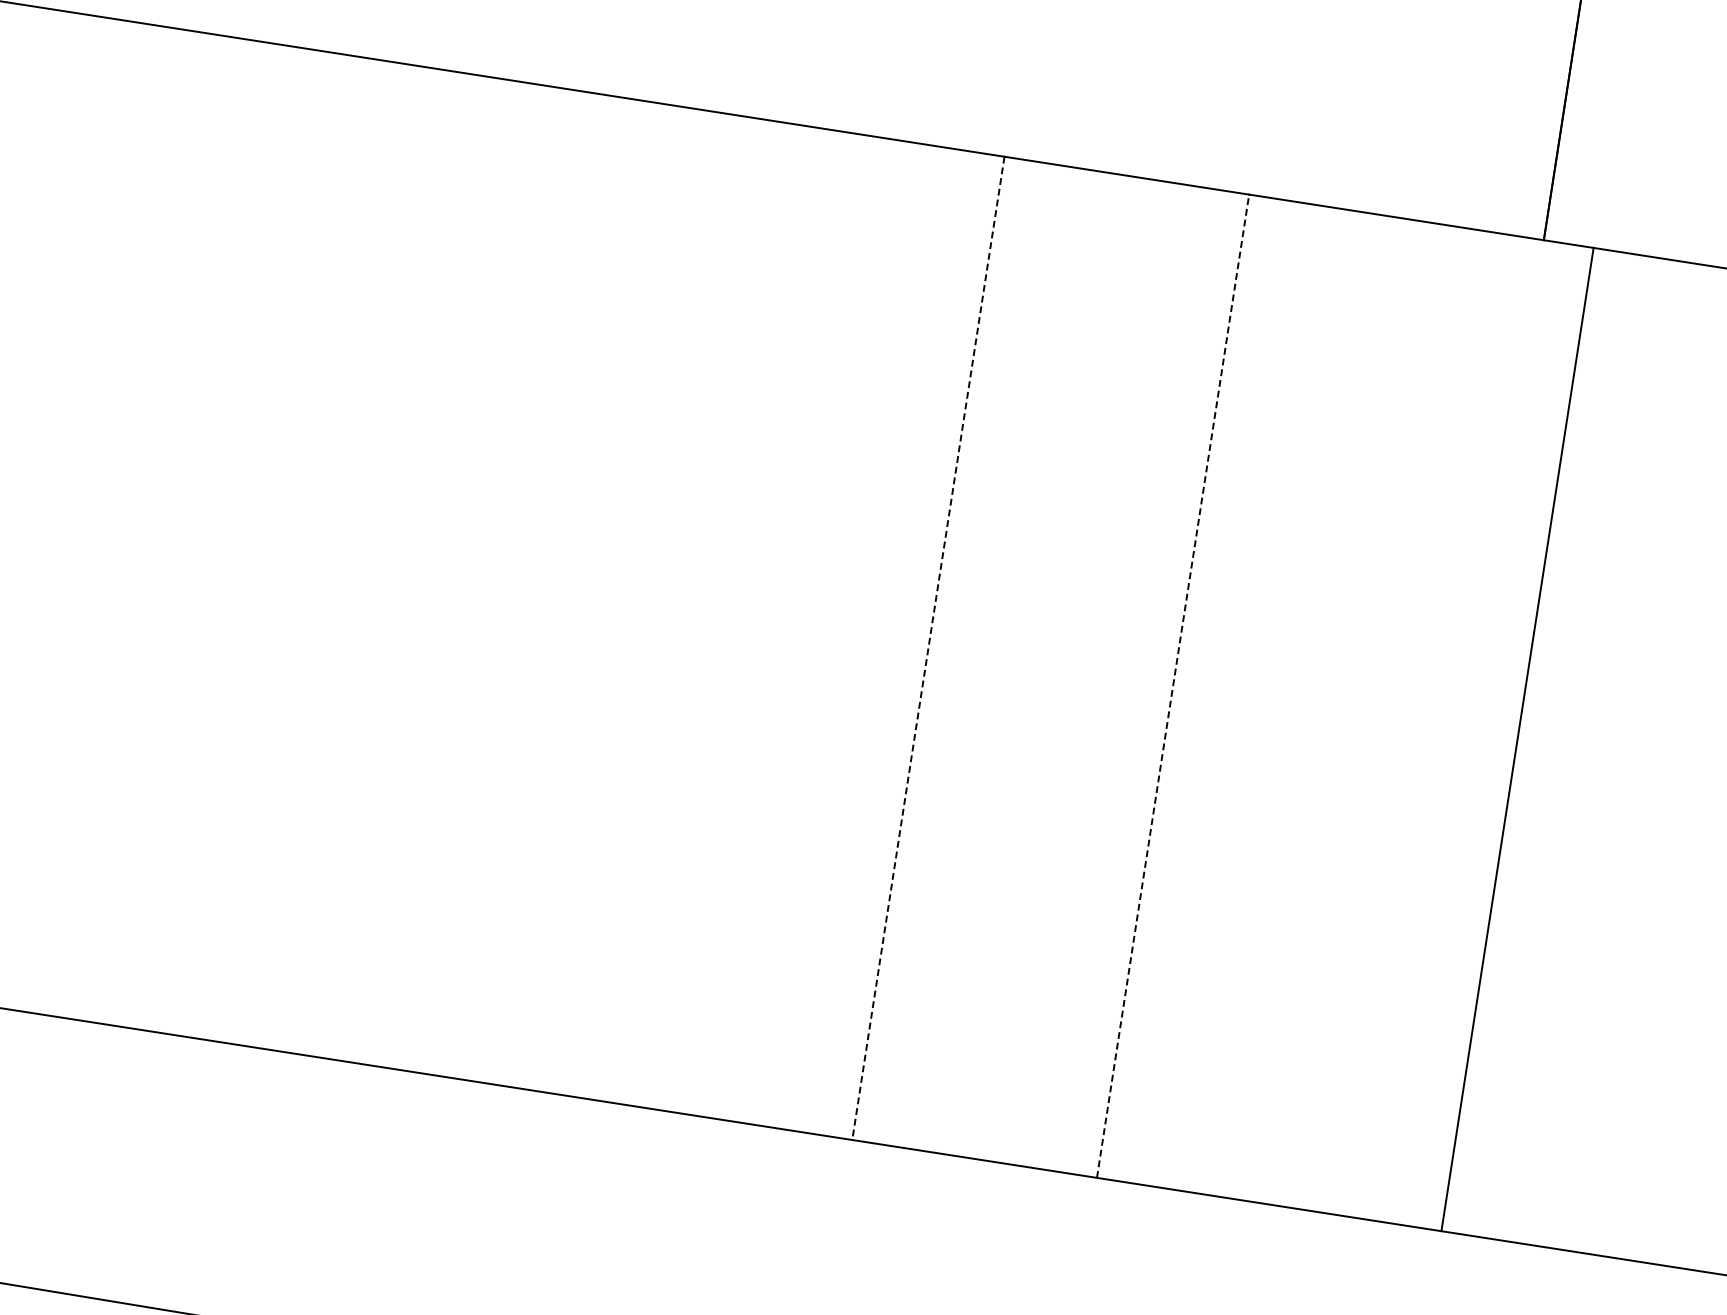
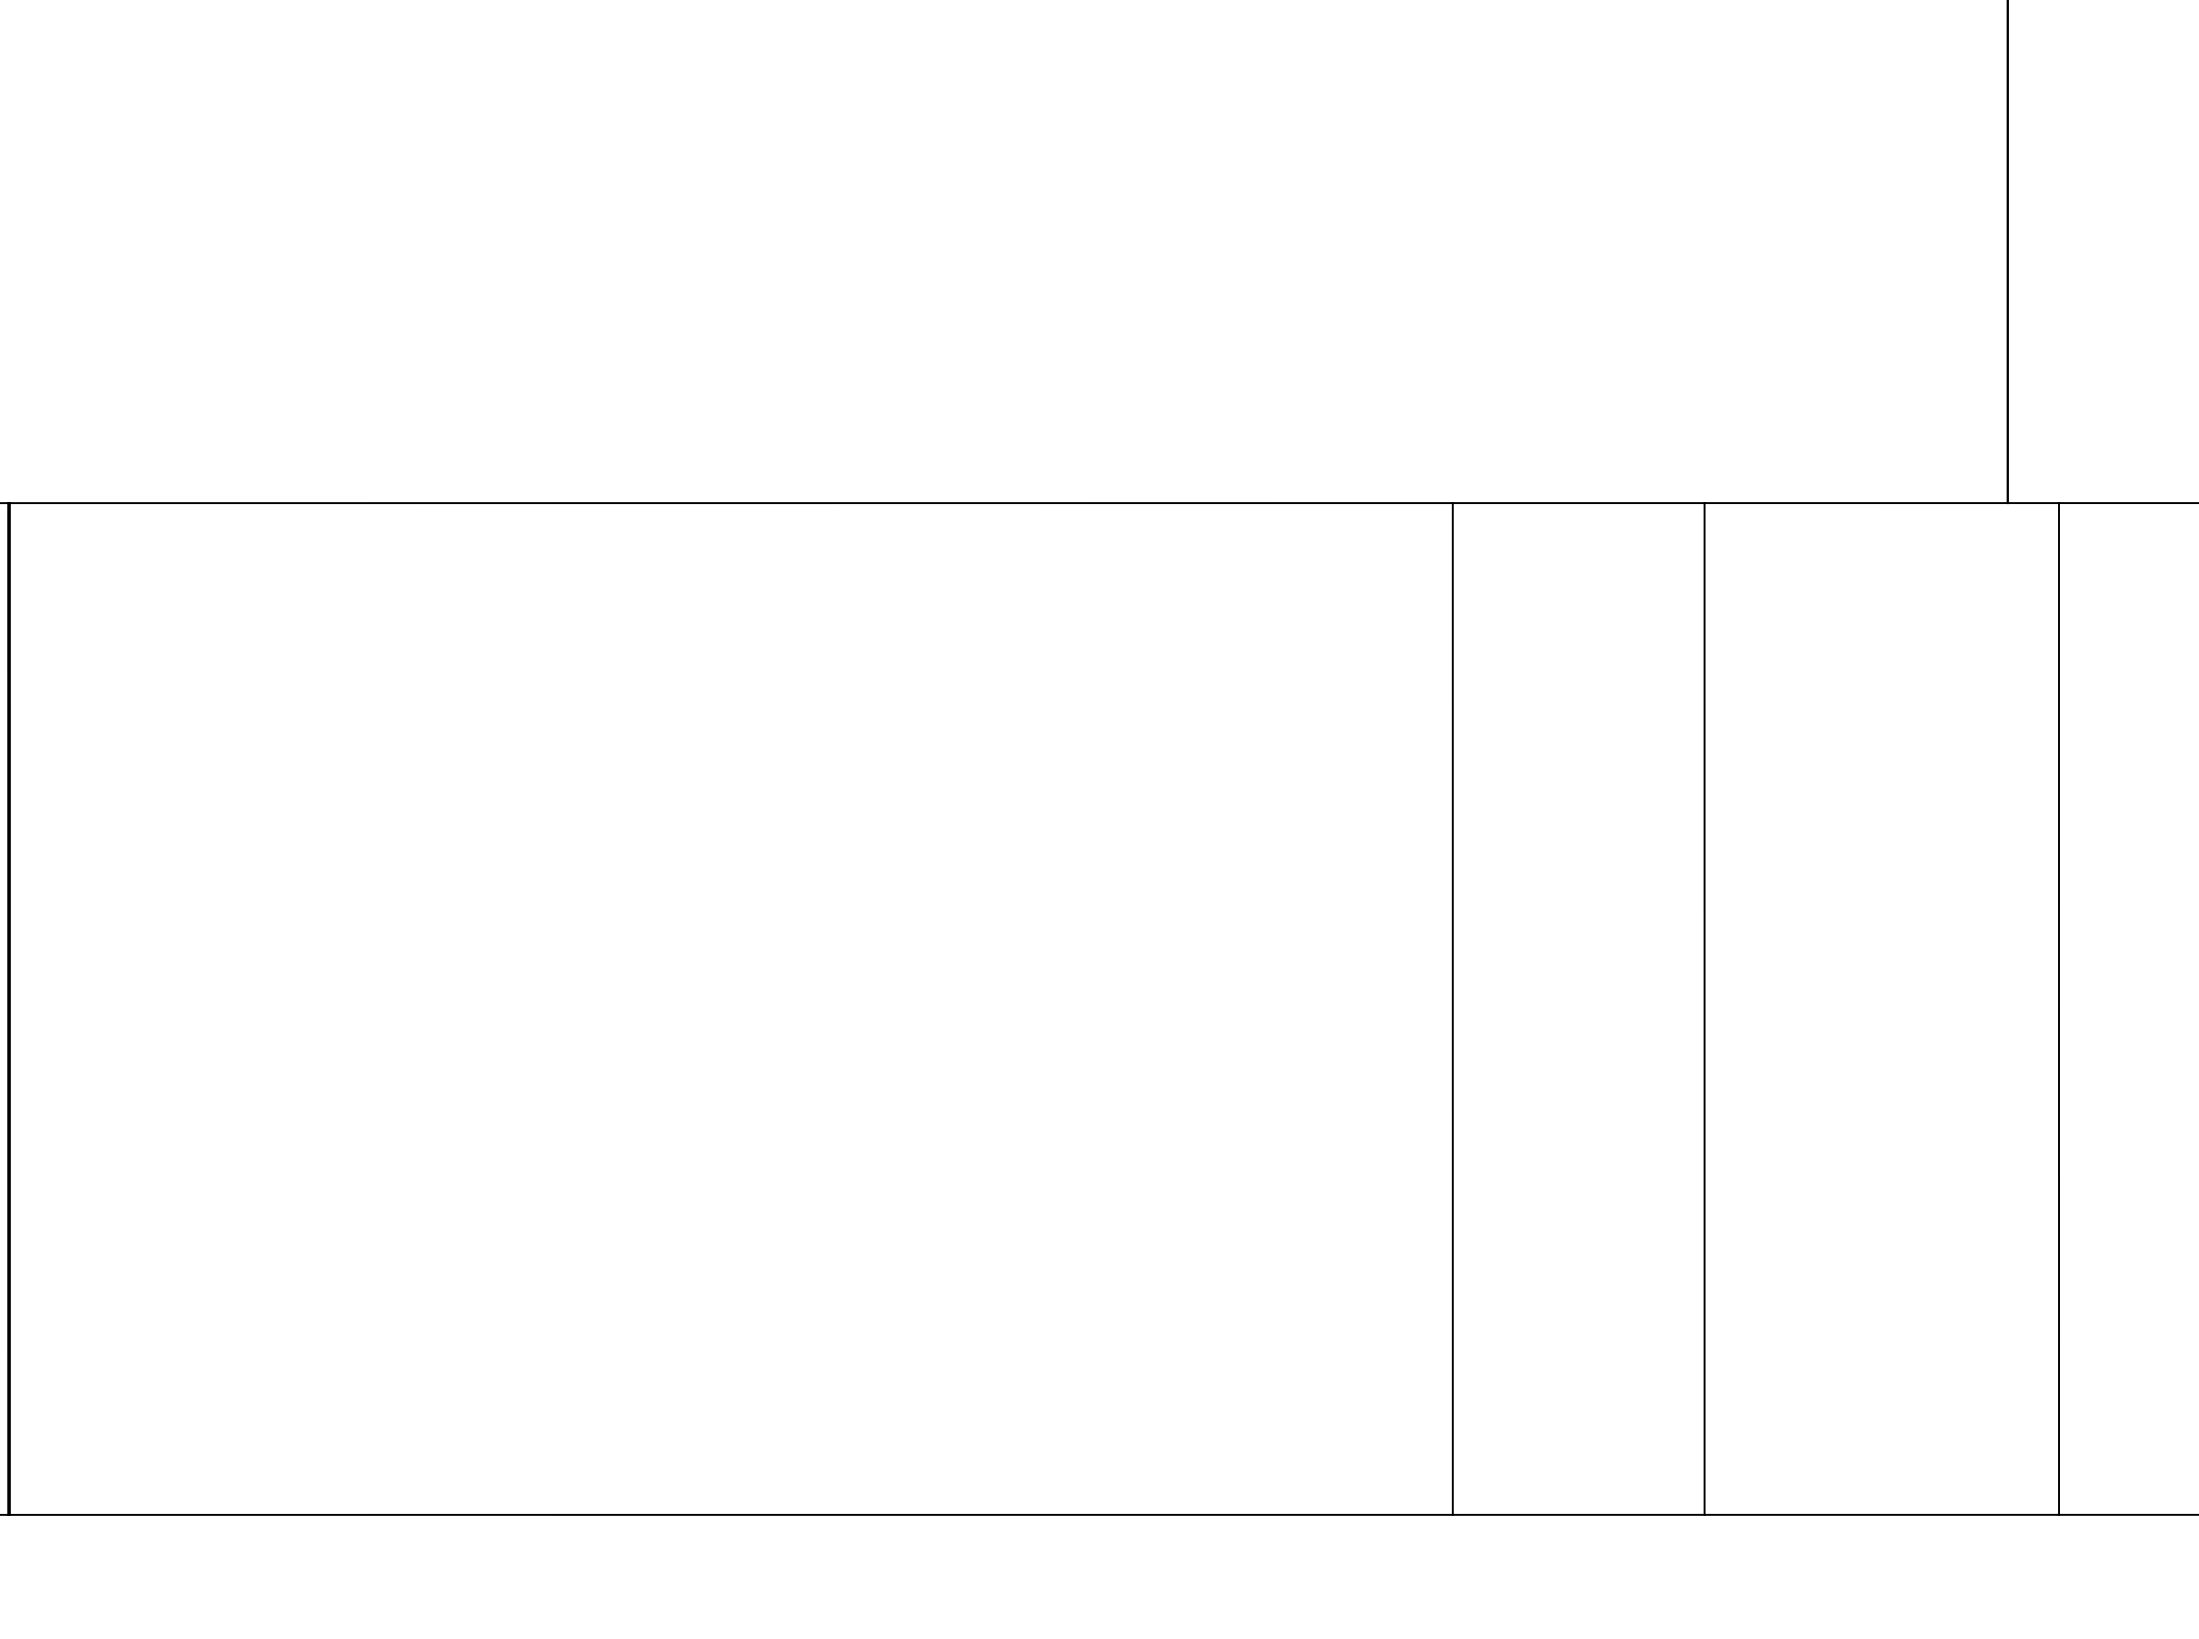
line: (928, 647) -> (1452, 1008), dashed -> solid
line: (1173, 685) -> (1704, 1008), dashed -> solid

